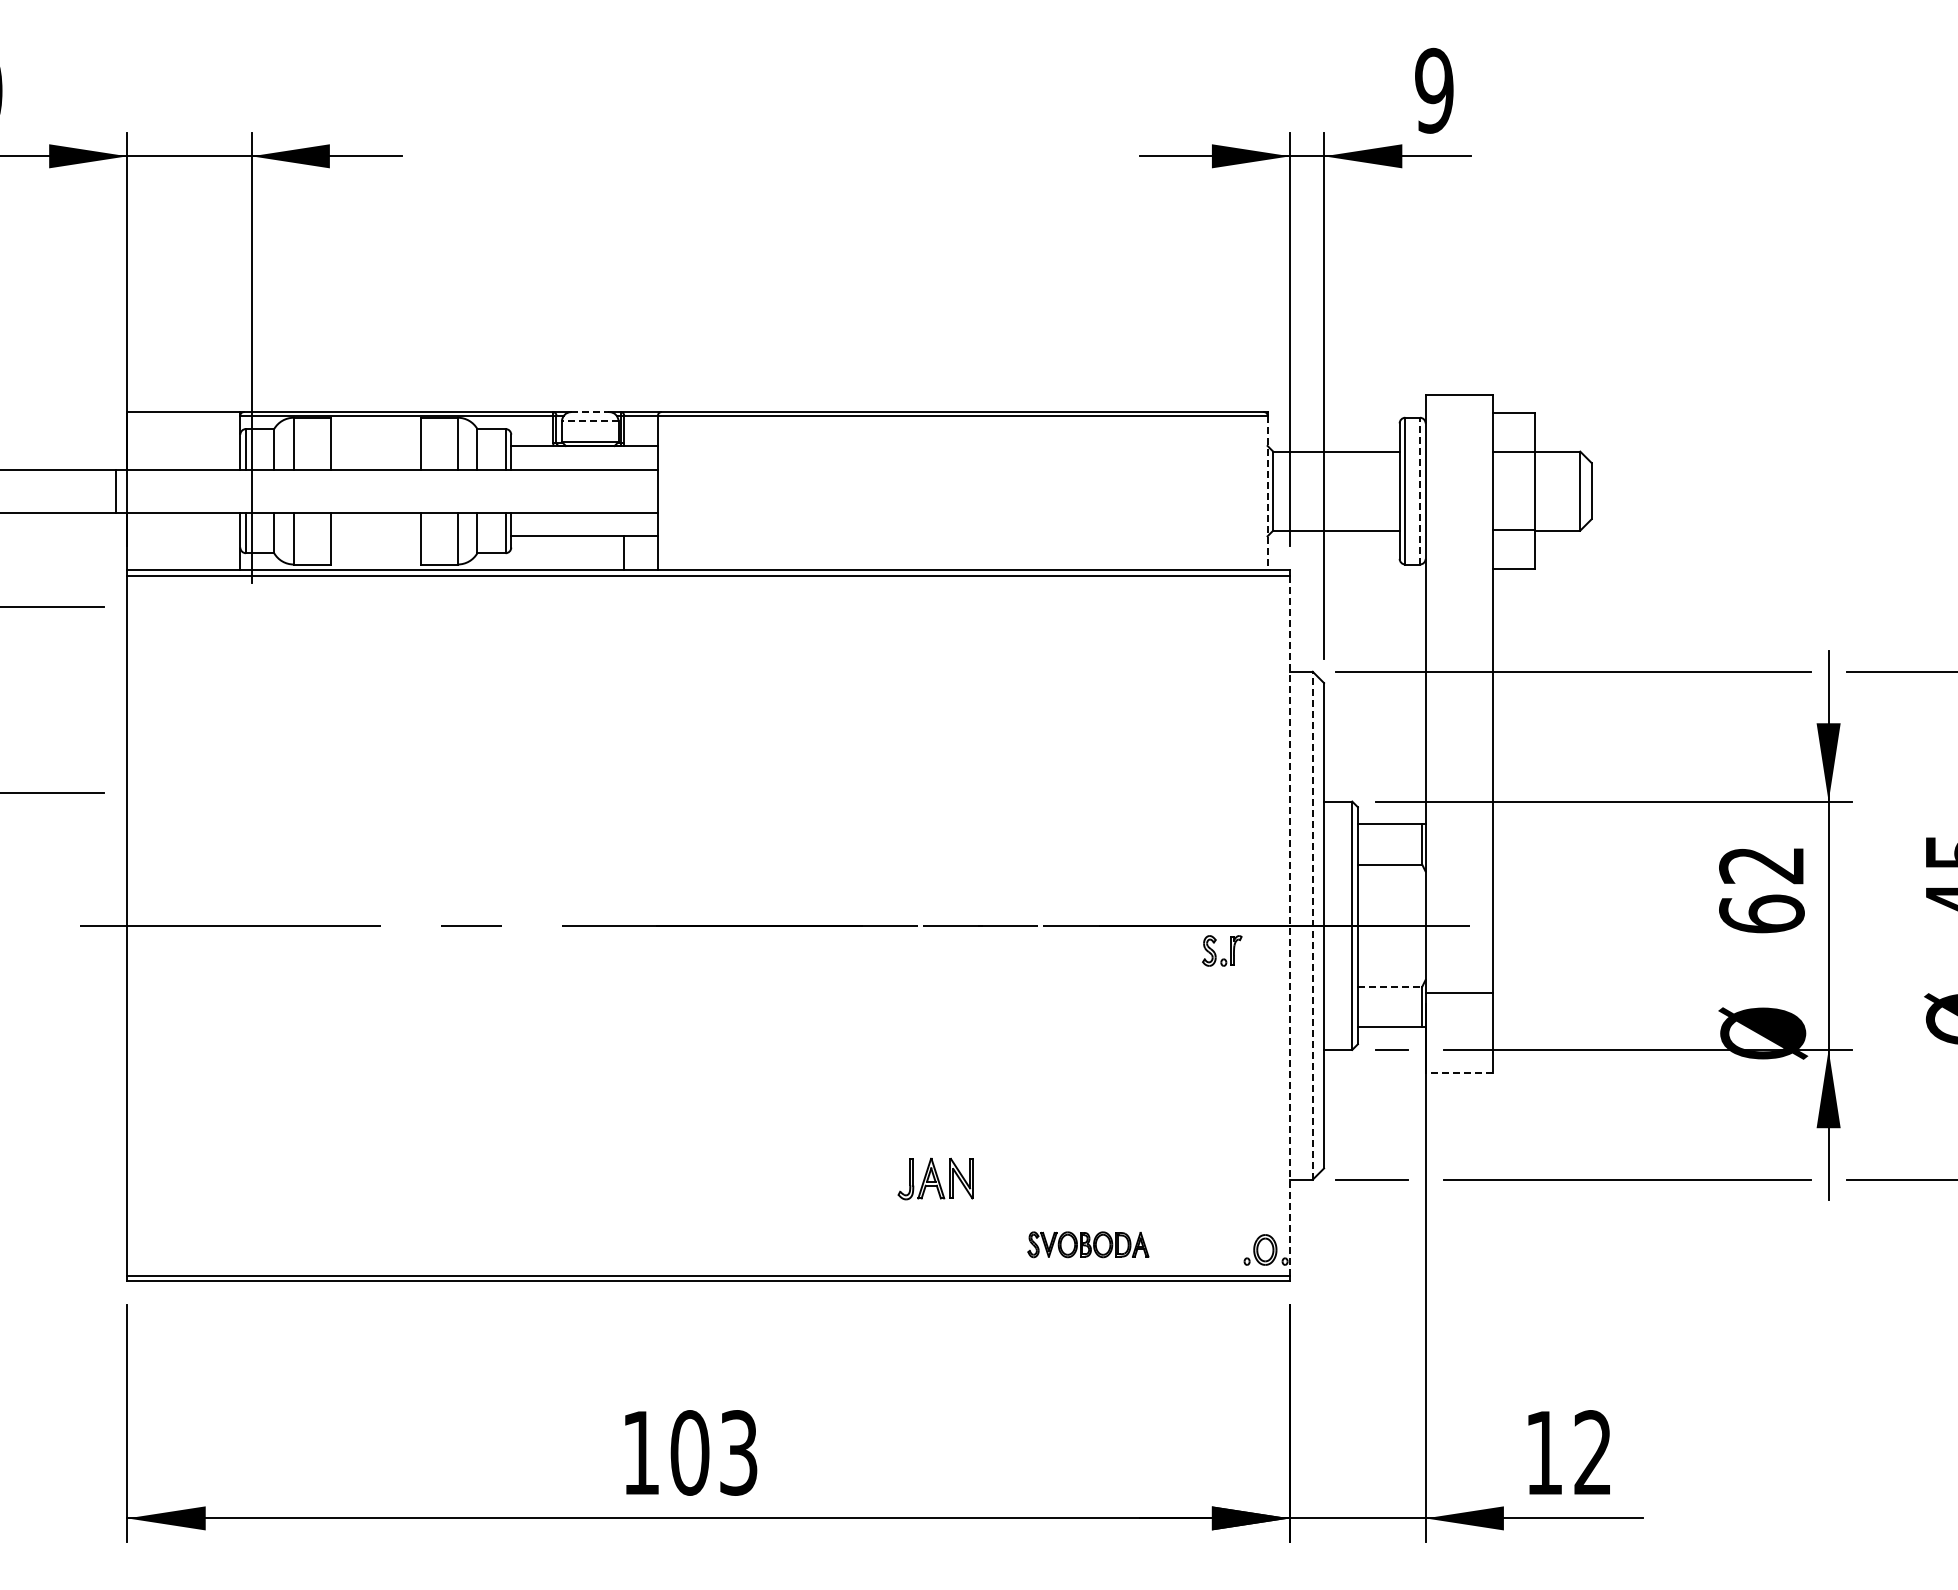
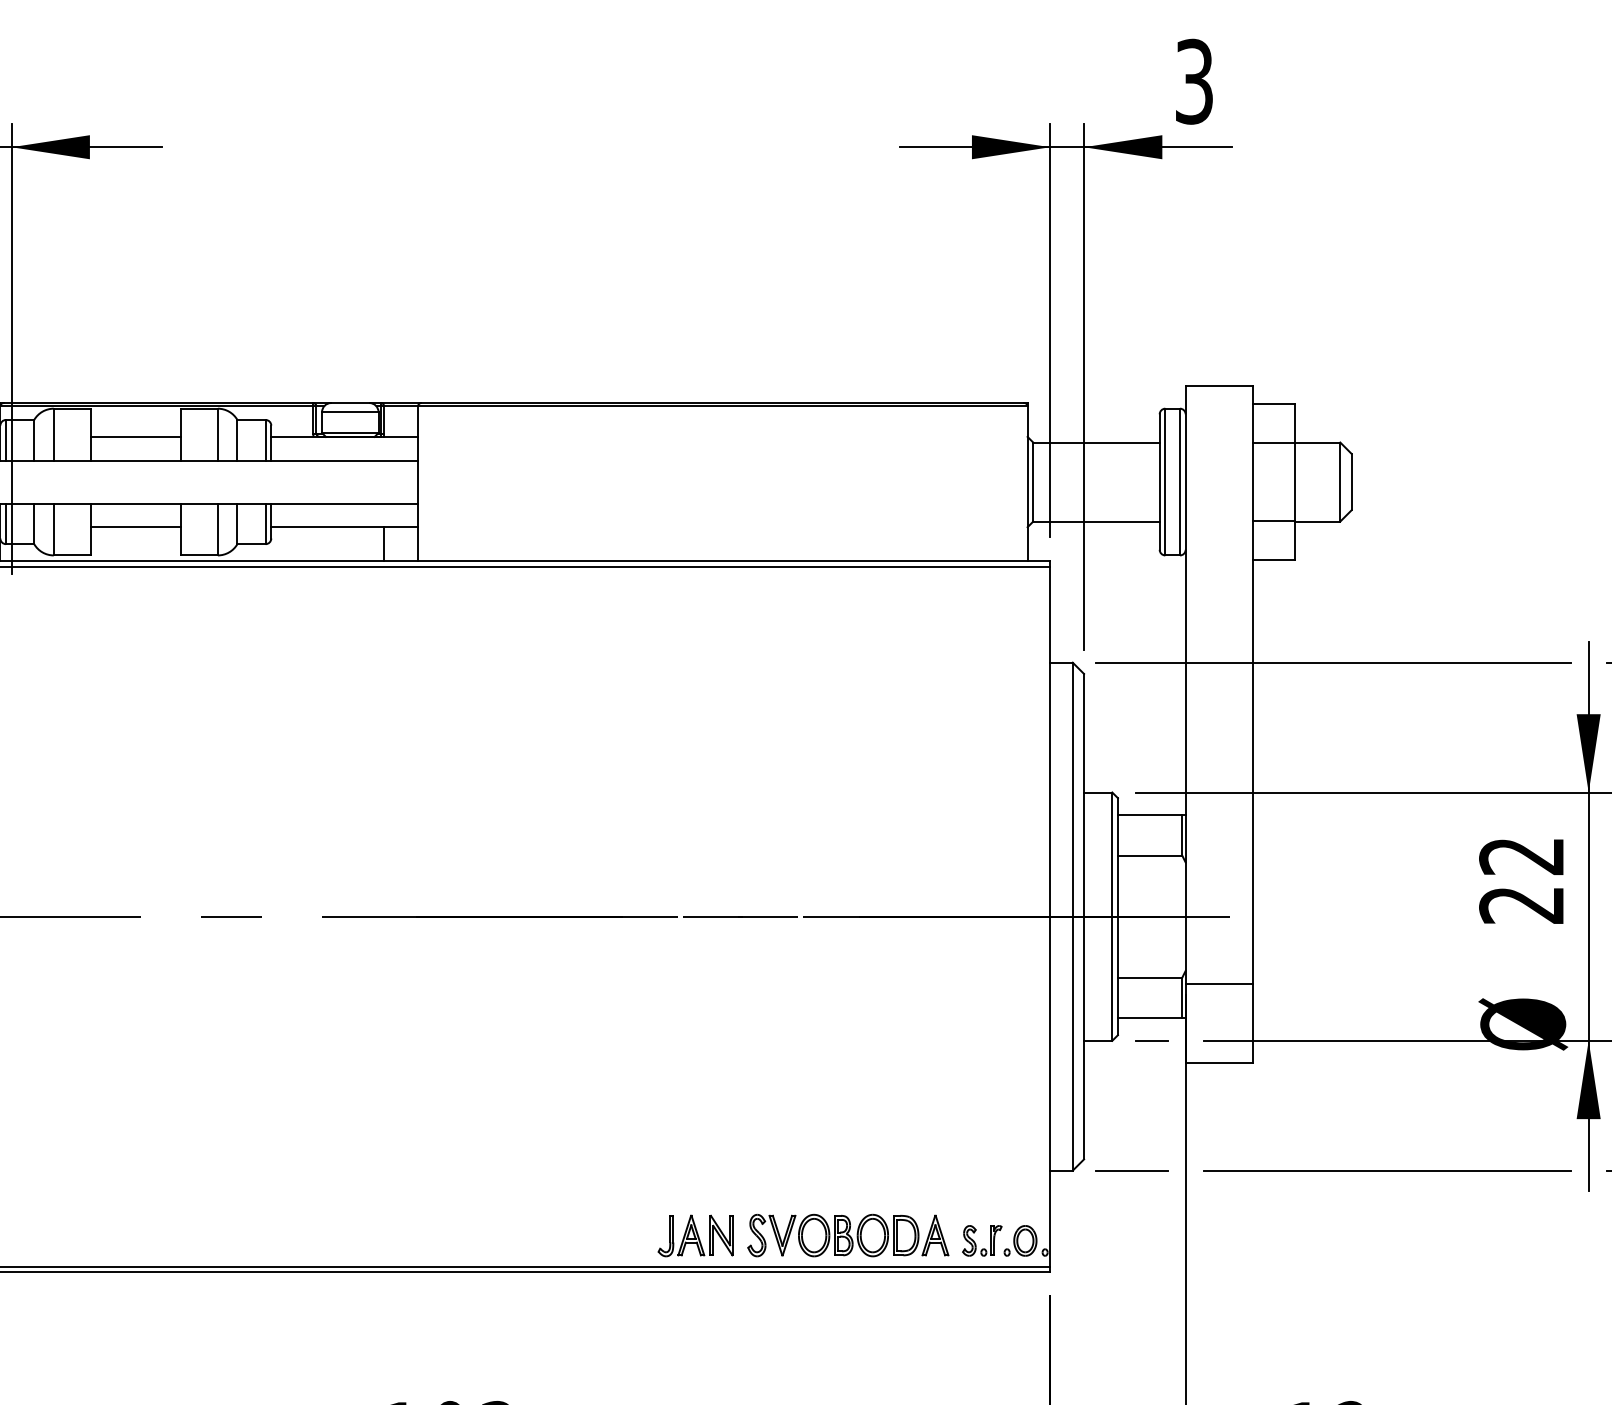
text: (1434, 90) -> (1194, 81), 9 -> 3
line: (590, 412) -> (350, 403), dashed -> solid
line: (589, 421) -> (349, 412), dashed -> solid
line: (375, 445) -> (135, 436), added
line: (1420, 490) -> (1180, 481), dashed -> solid
line: (1267, 493) -> (1027, 484), dashed -> solid
line: (375, 536) -> (135, 527), added
text: (1761, 913) -> (1521, 904), 62 -> 22
line: (1290, 925) -> (1050, 916), dashed -> solid
line: (1312, 925) -> (1072, 916), dashed -> solid
part: (1216, 954) -> (976, 1244), moved
line: (1390, 986) -> (1150, 977), dashed -> solid
line: (1459, 1072) -> (1219, 1063), dashed -> solid
part: (935, 1178) -> (695, 1235), moved
part: (1088, 1244) -> (848, 1235), size x1.67

